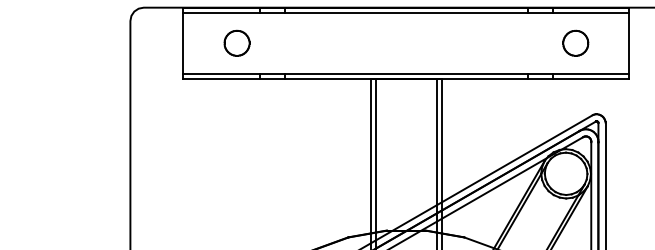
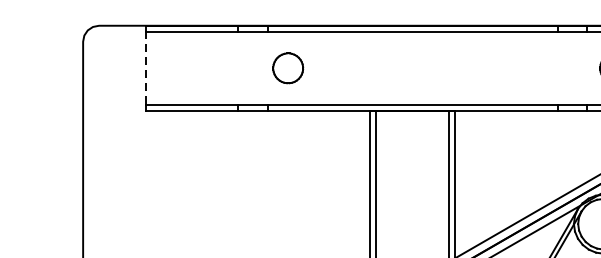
line: (183, 42) -> (146, 67), solid -> dashed
part: (236, 42) -> (287, 67), moved

